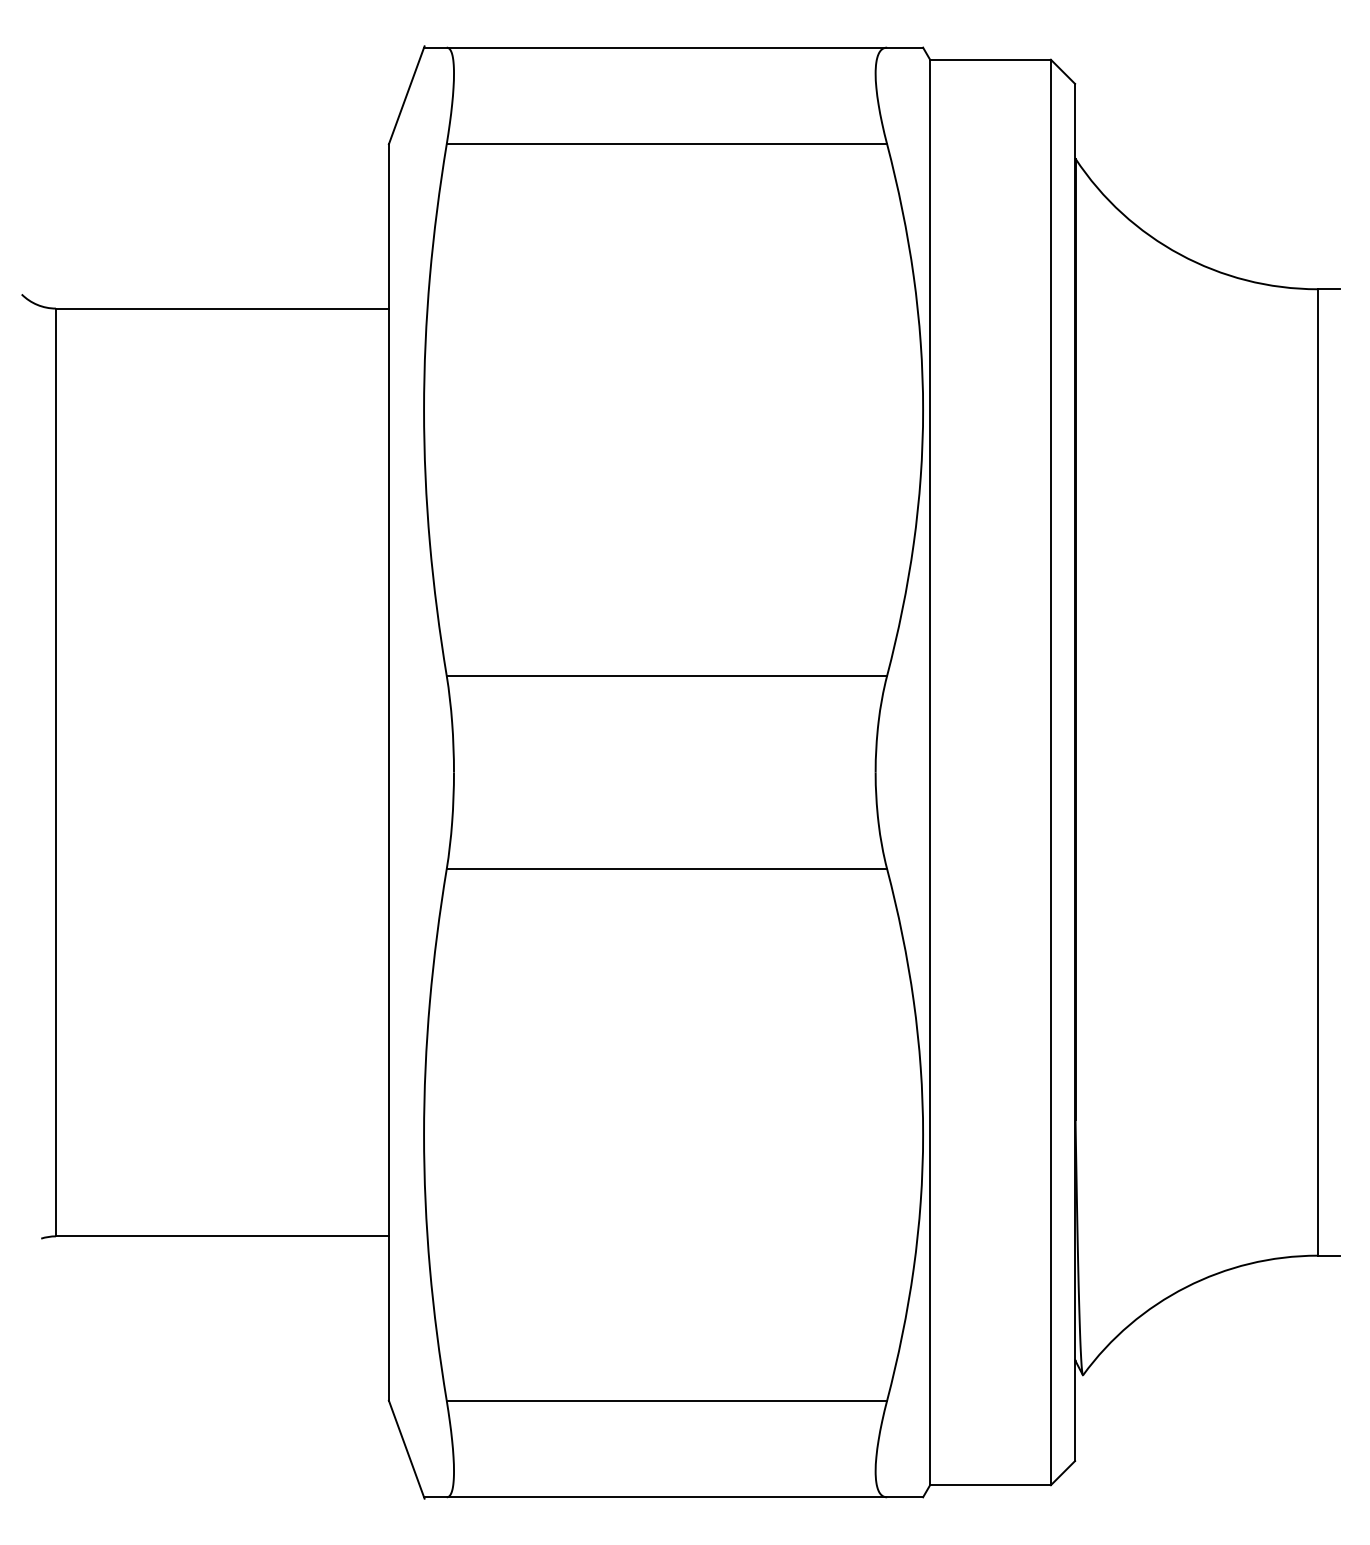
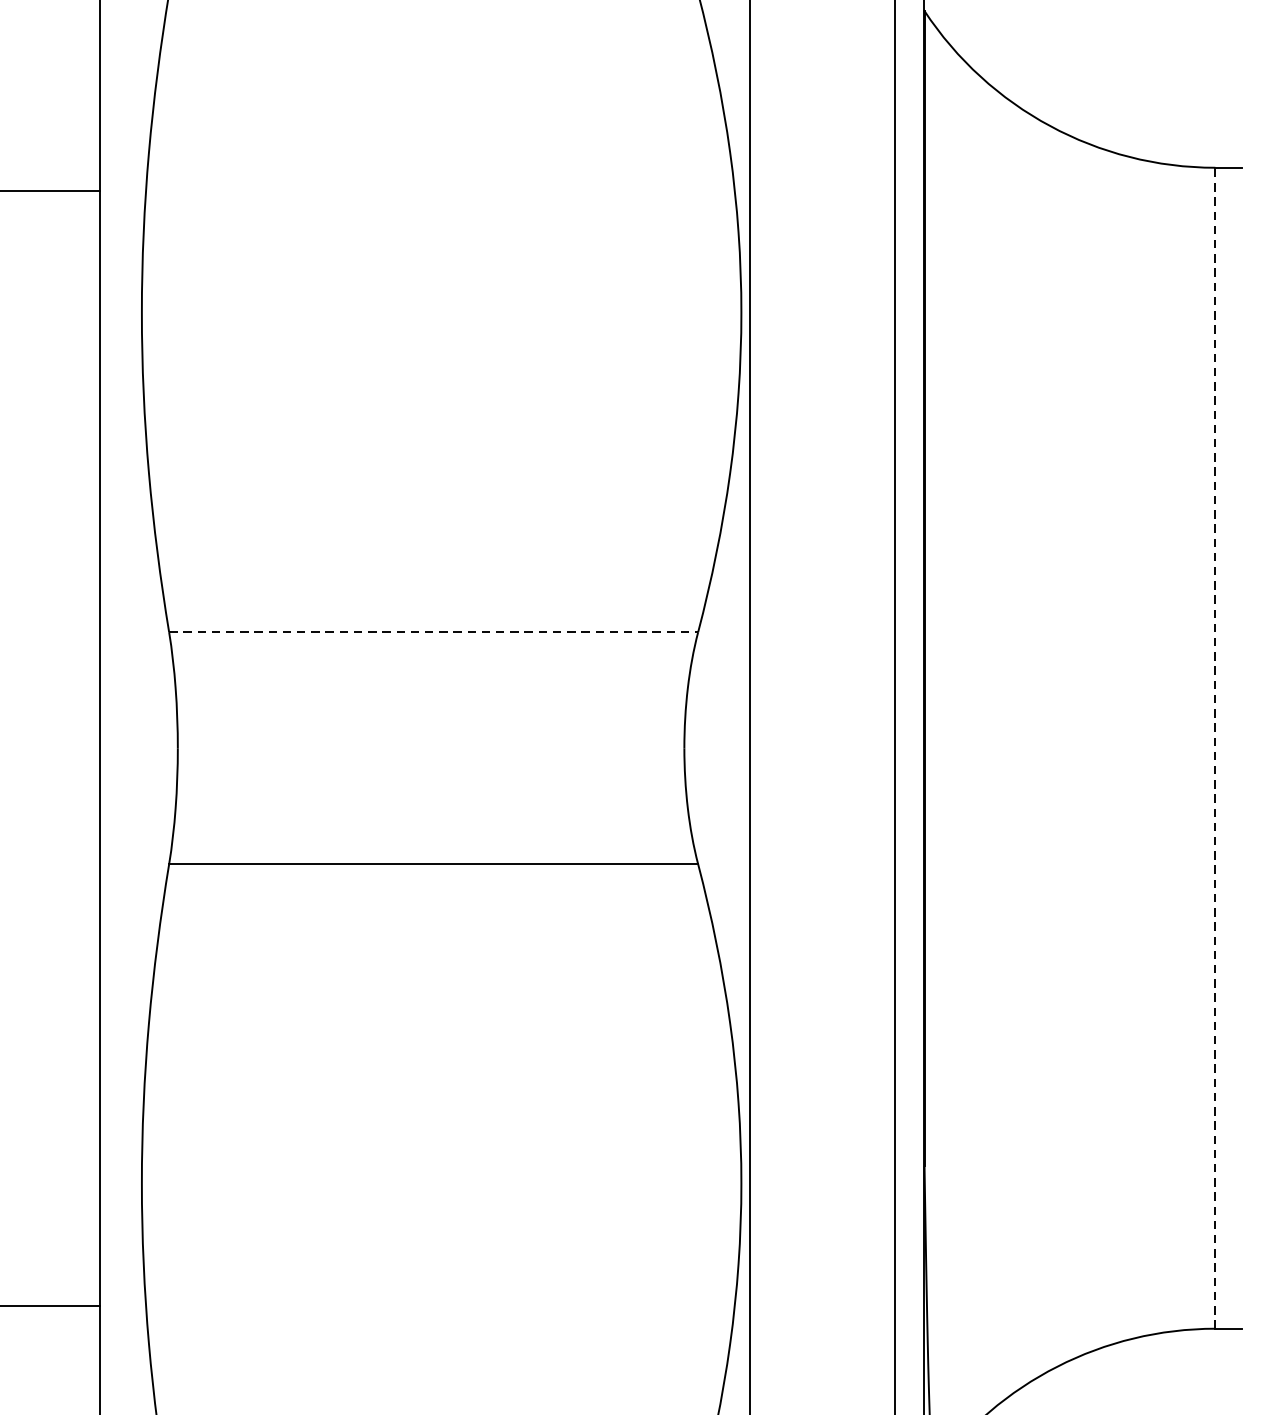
line: (667, 675) -> (434, 631), solid -> dashed
line: (1317, 771) -> (1215, 747), solid -> dashed

